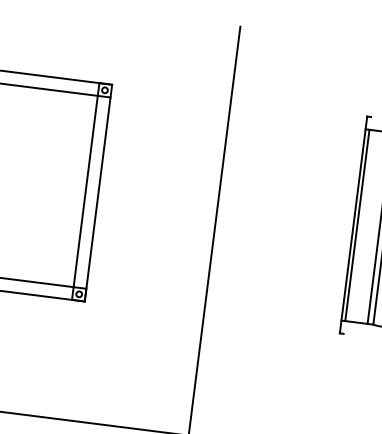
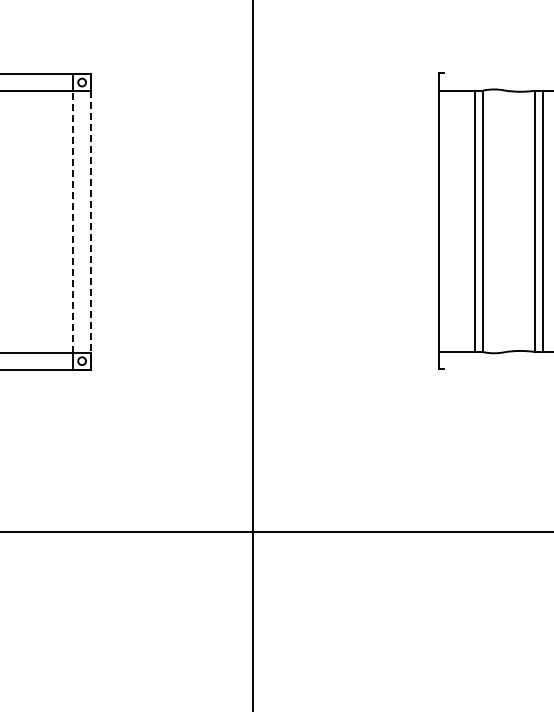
line: (85, 191) -> (73, 221), solid -> dashed
line: (97, 200) -> (90, 231), solid -> dashed
line: (357, 224) -> (444, 220), removed

